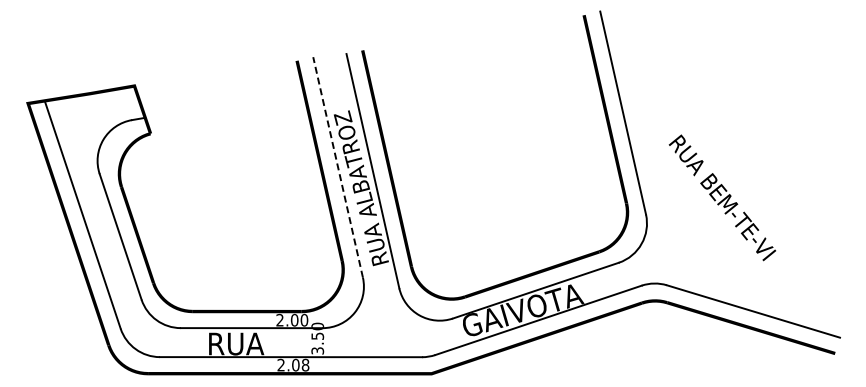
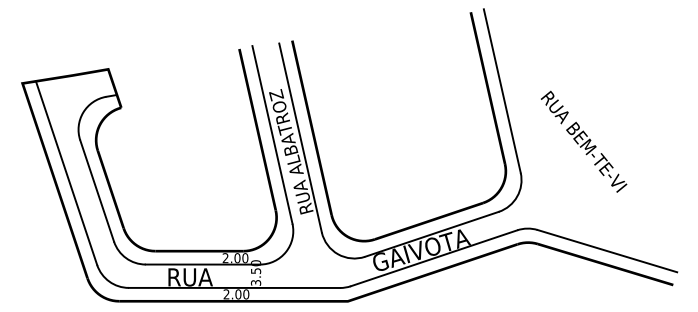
line: (338, 167) -> (272, 135), dashed -> solid
text: (722, 197) -> (584, 141), moved
text: (305, 365) -> (246, 294), 2.08 -> 2.00

